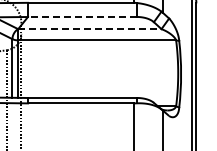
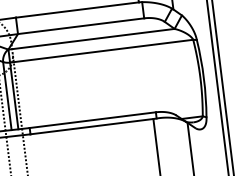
line: (81, 16) -> (79, 25), dashed -> solid
line: (89, 29) -> (91, 39), dashed -> solid

